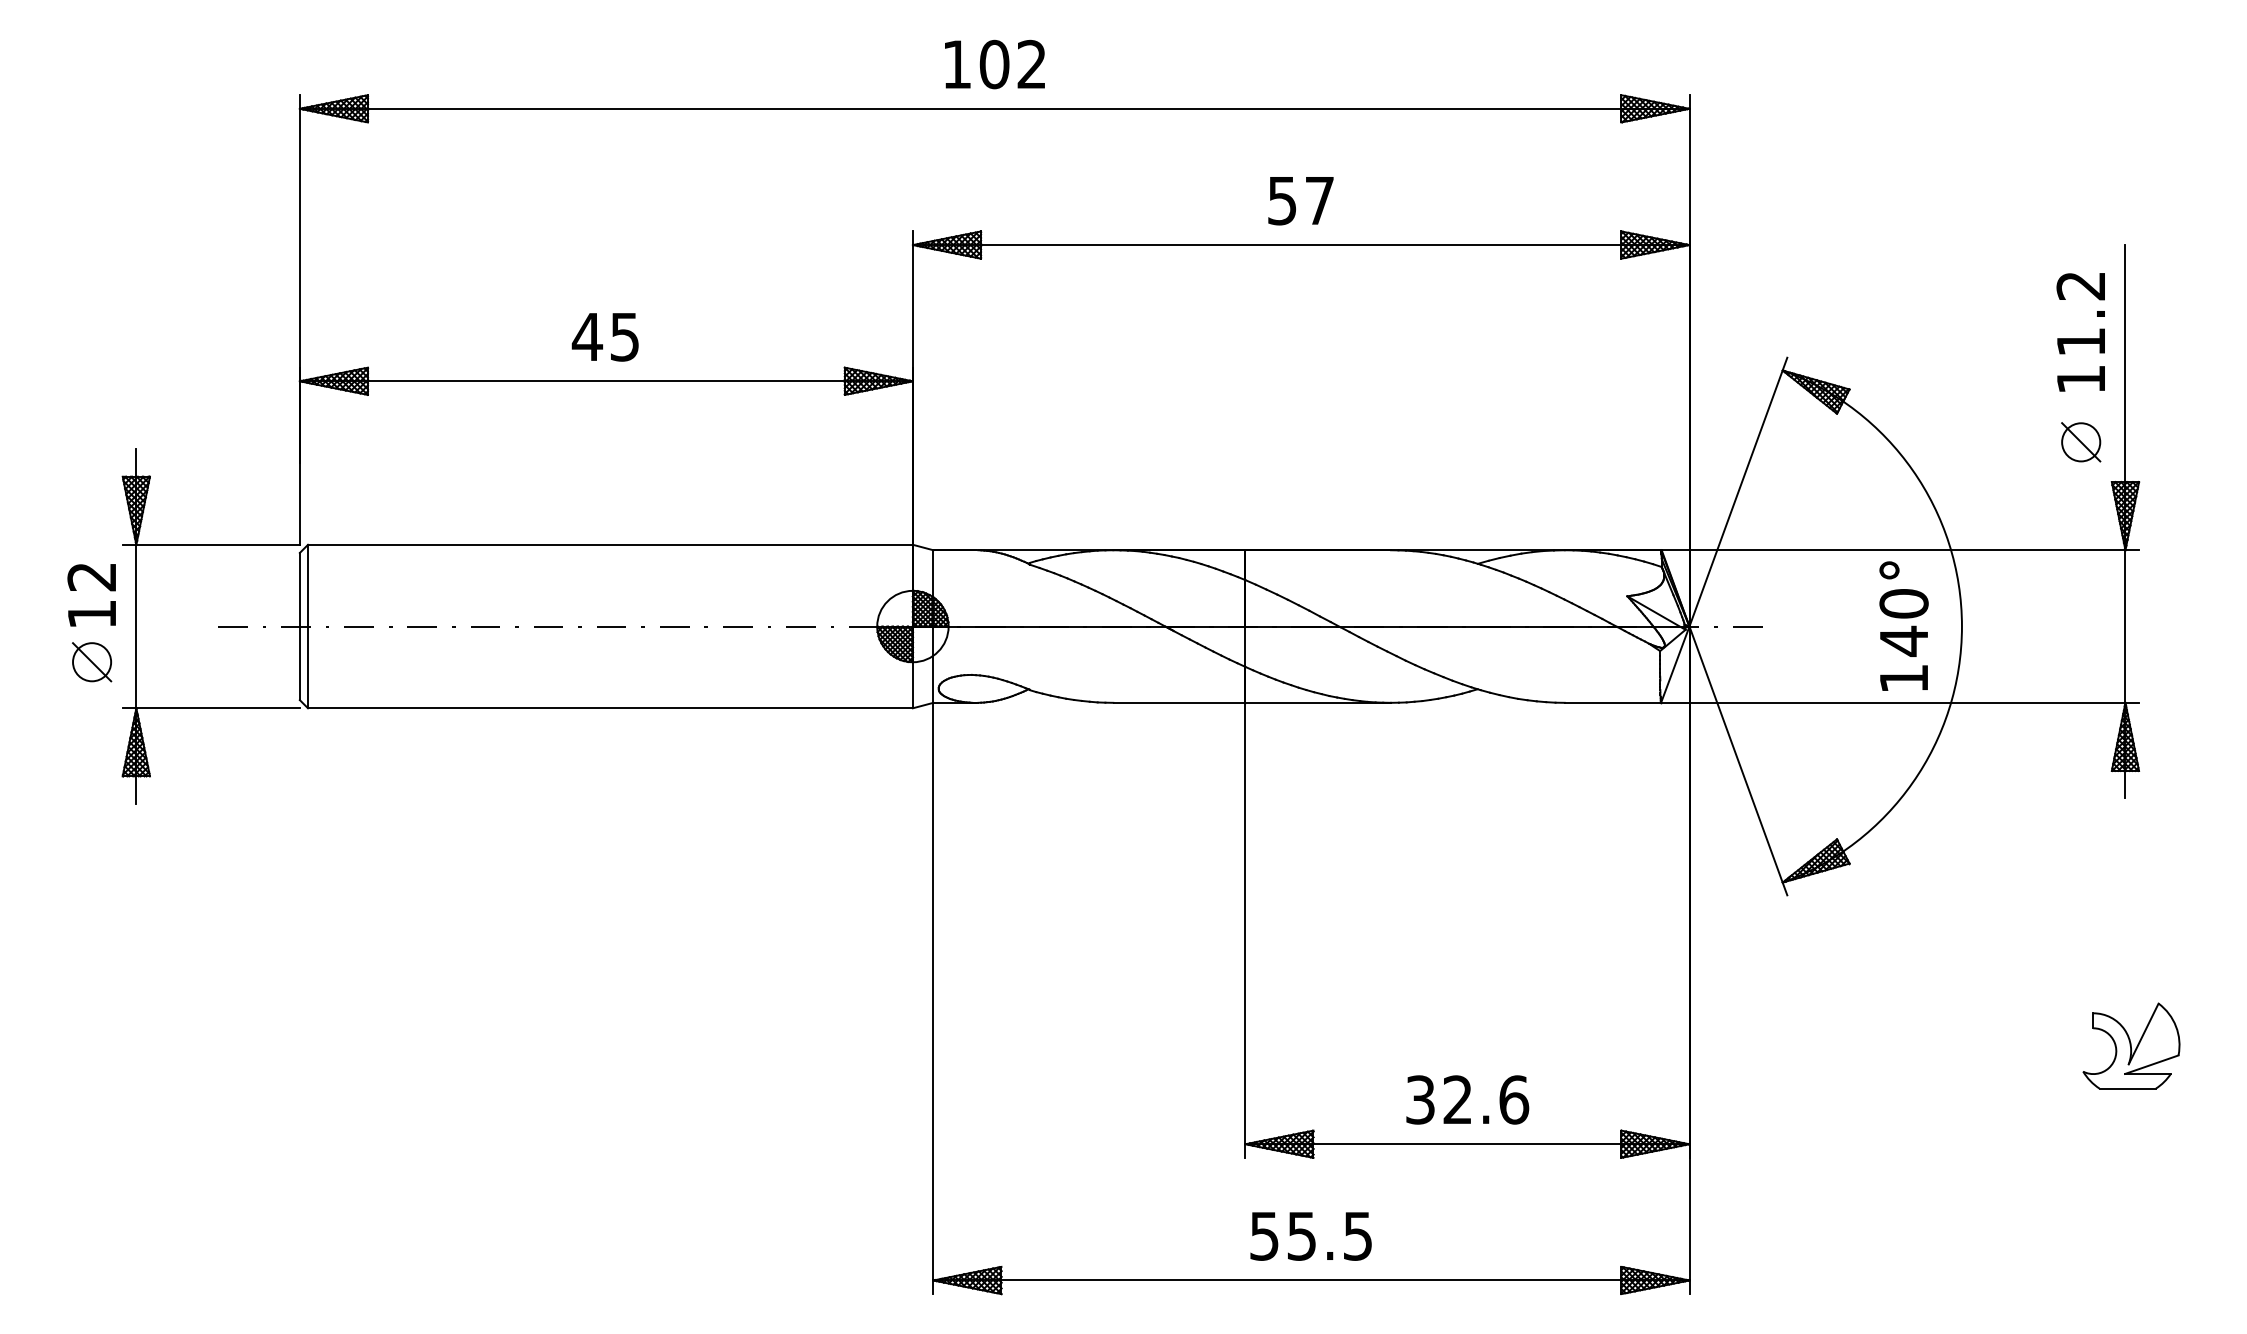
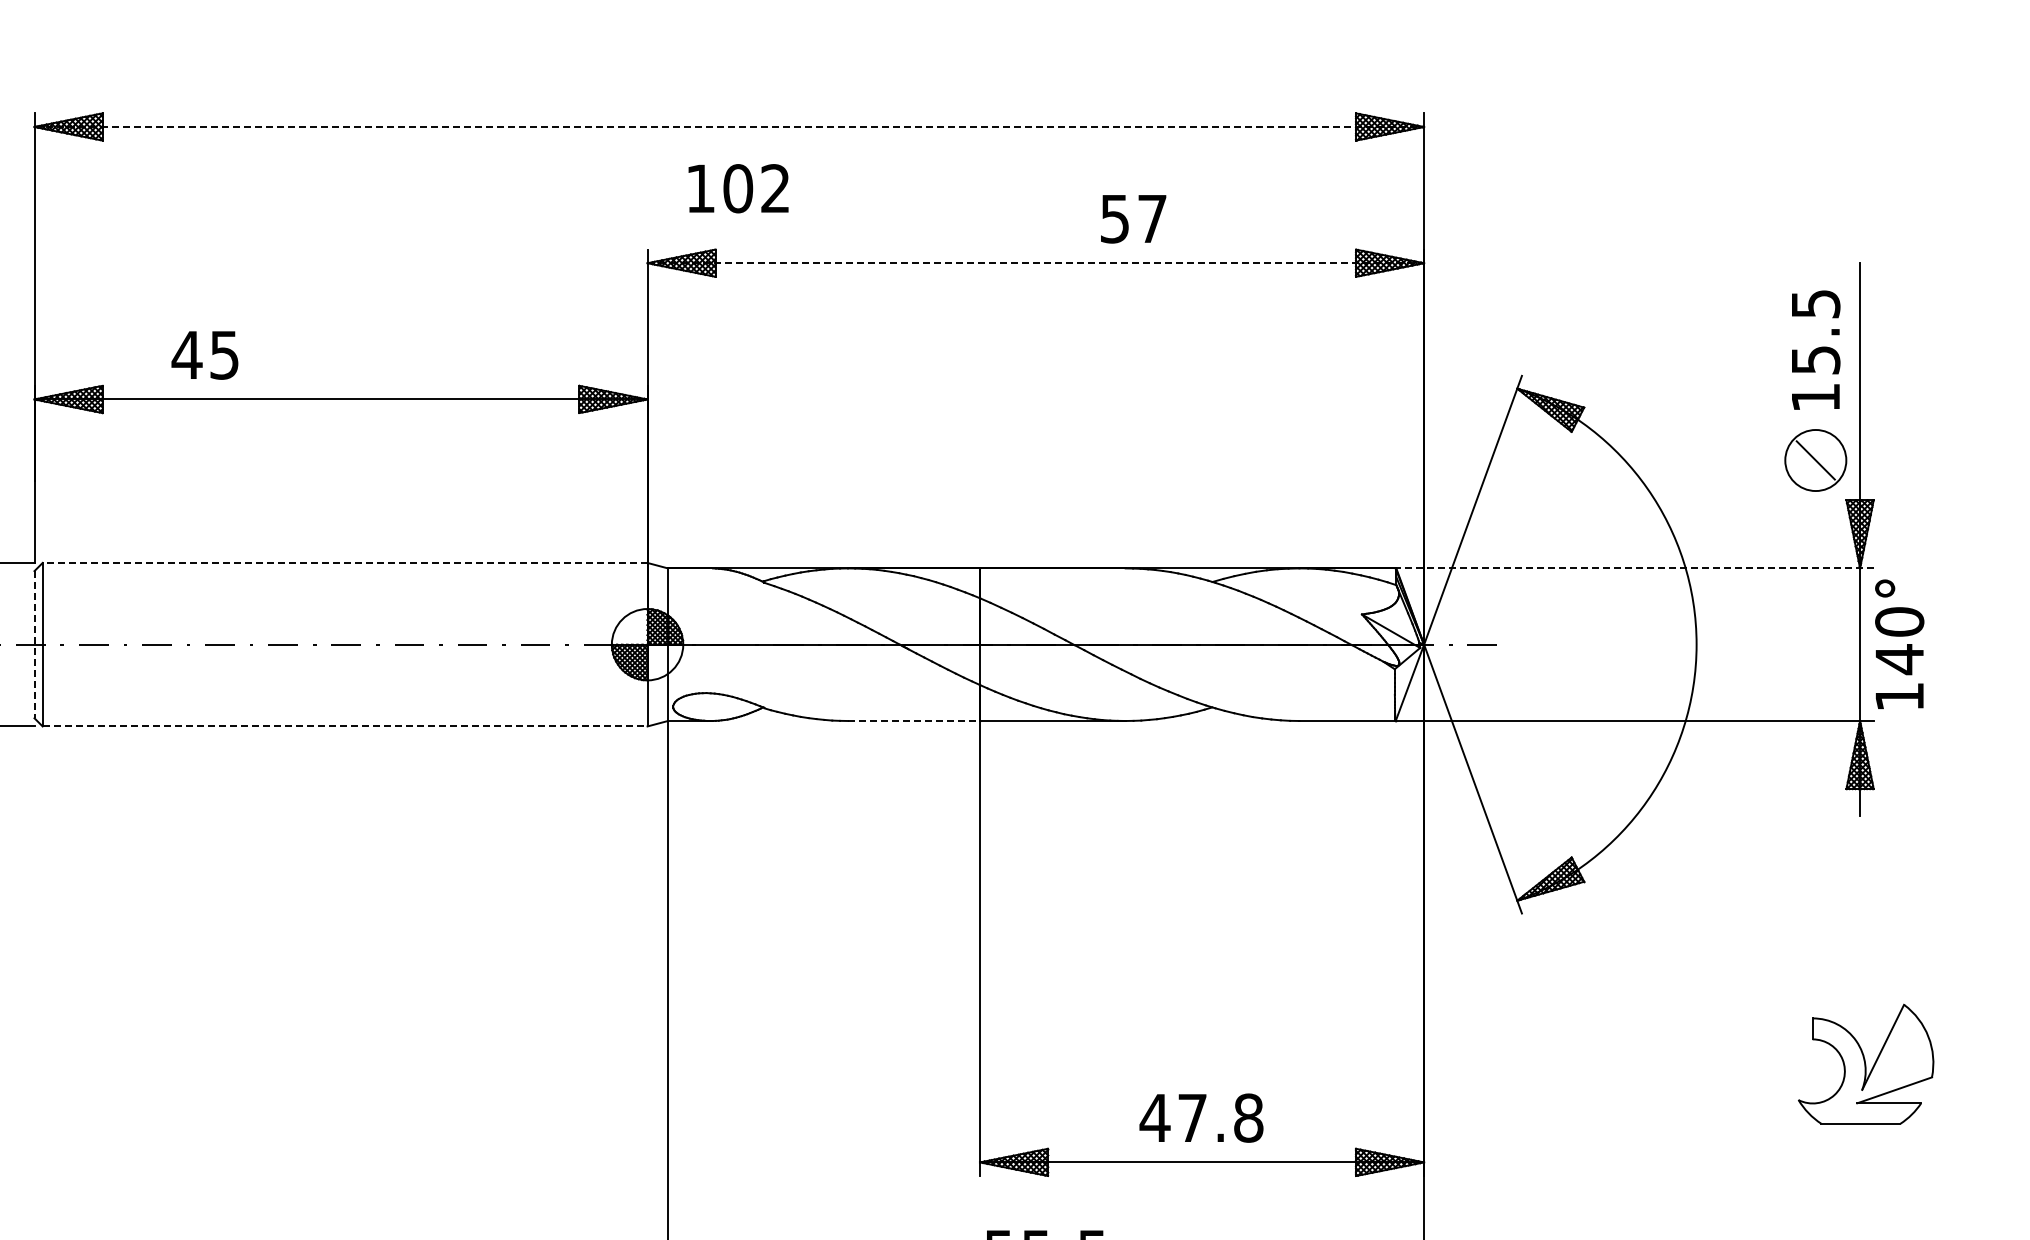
text: (994, 64) -> (738, 188), moved
line: (994, 108) -> (729, 126), solid -> dashed
text: (1300, 201) -> (1133, 219), moved
line: (1301, 245) -> (1036, 263), solid -> dashed
text: (2080, 314) -> (1815, 332), 11.2 -> 15.5
text: (604, 337) -> (204, 355), moved
circle: (2081, 442) -> (1816, 460), size x1.6
line: (609, 544) -> (344, 562), solid -> dashed
line: (1900, 550) -> (1635, 568), solid -> dashed
text: (1903, 625) -> (1899, 643), moved
line: (299, 626) -> (34, 644), solid -> dashed
line: (1179, 702) -> (914, 720), solid -> dashed
line: (610, 708) -> (345, 726), solid -> dashed
part: (2131, 1045) -> (1866, 1063), size x1.4
text: (1466, 1099) -> (1201, 1117), 32.6 -> 47.8

